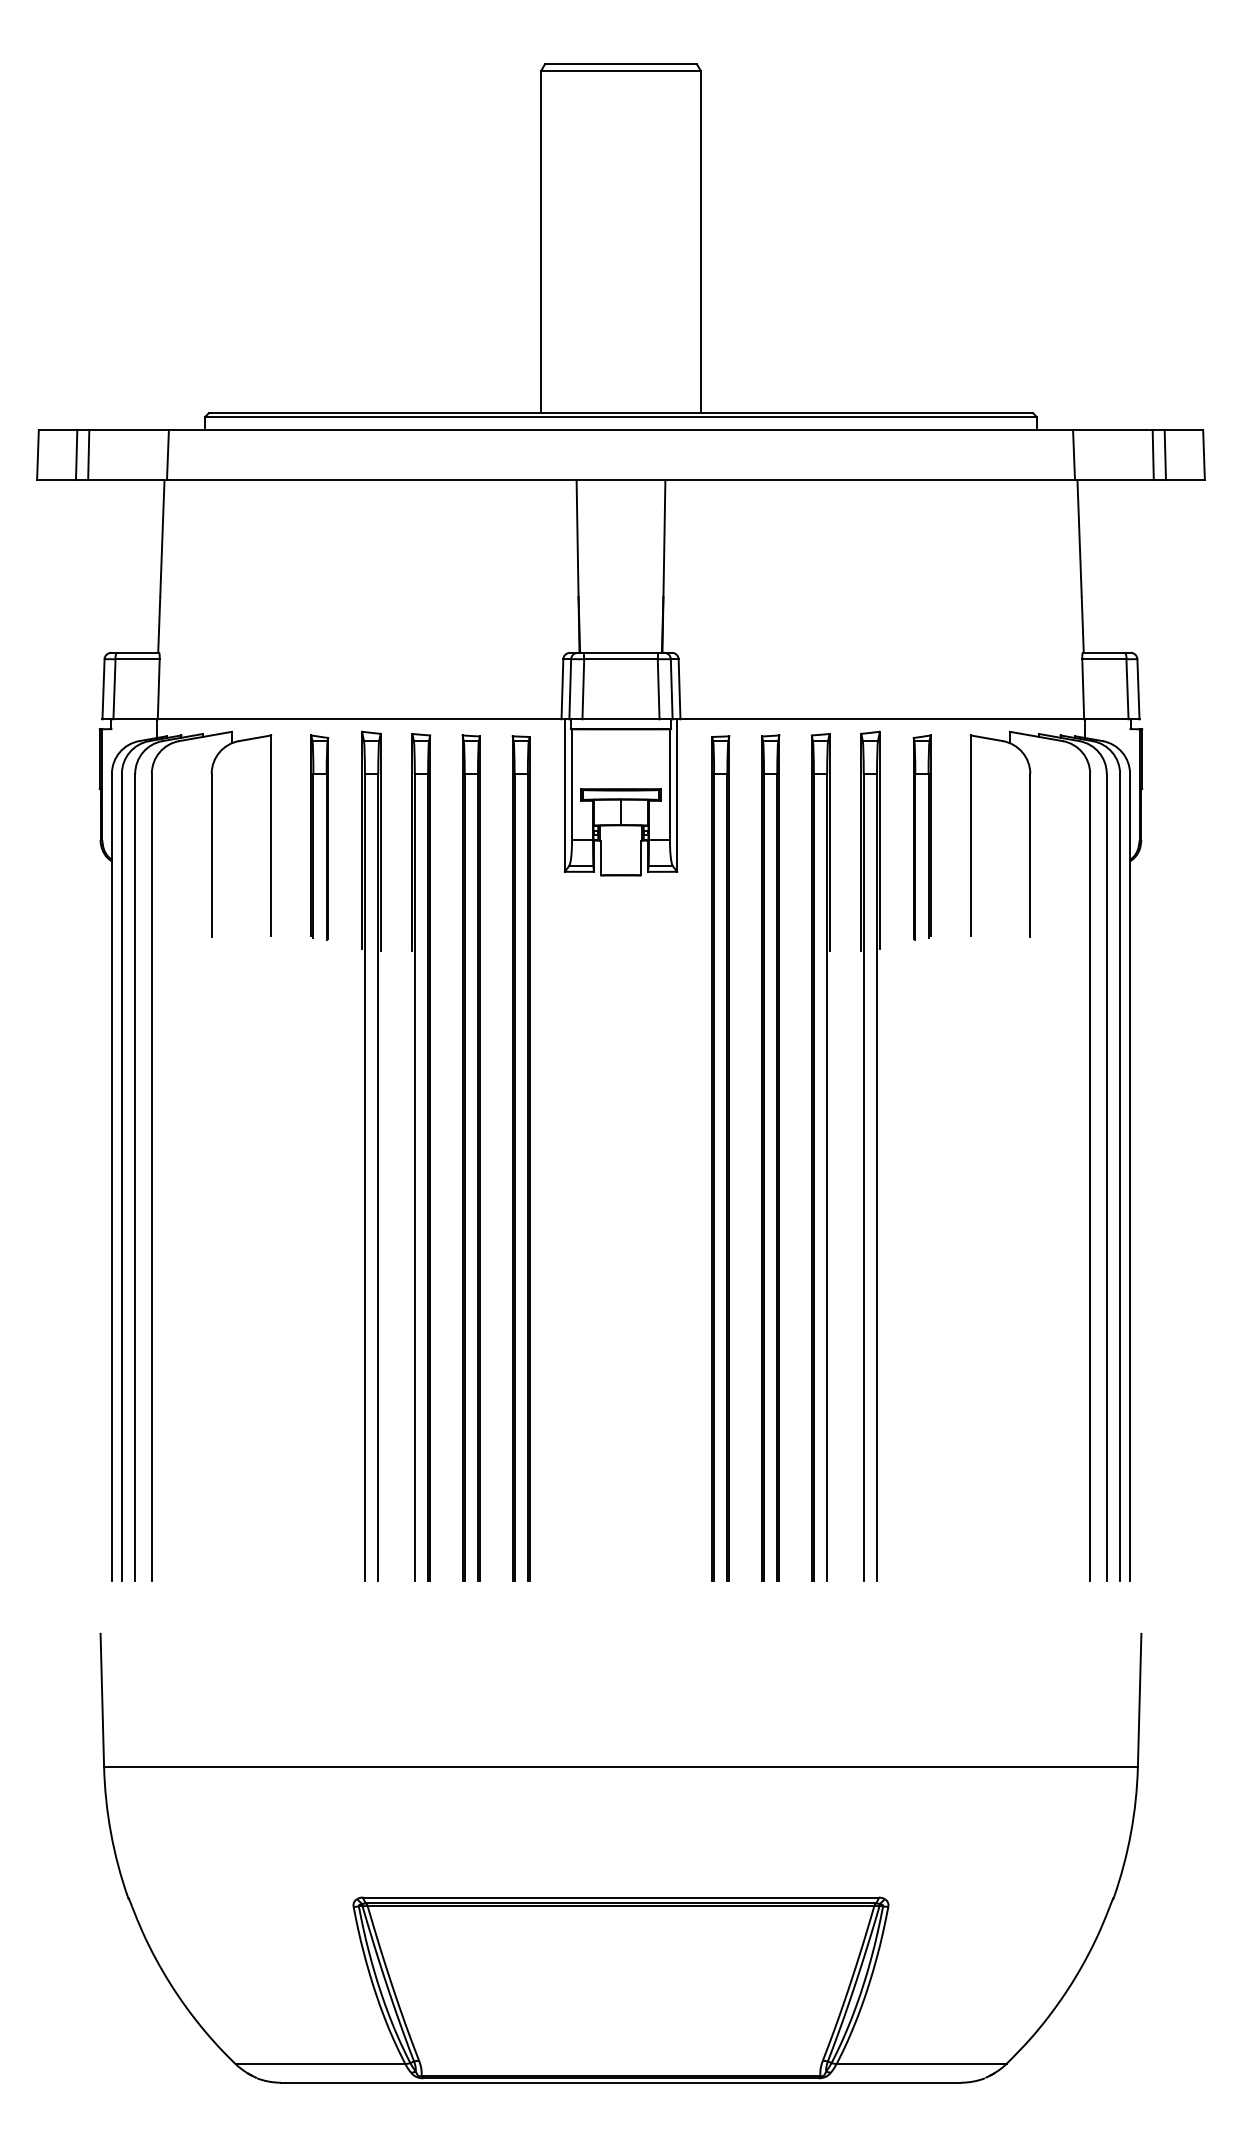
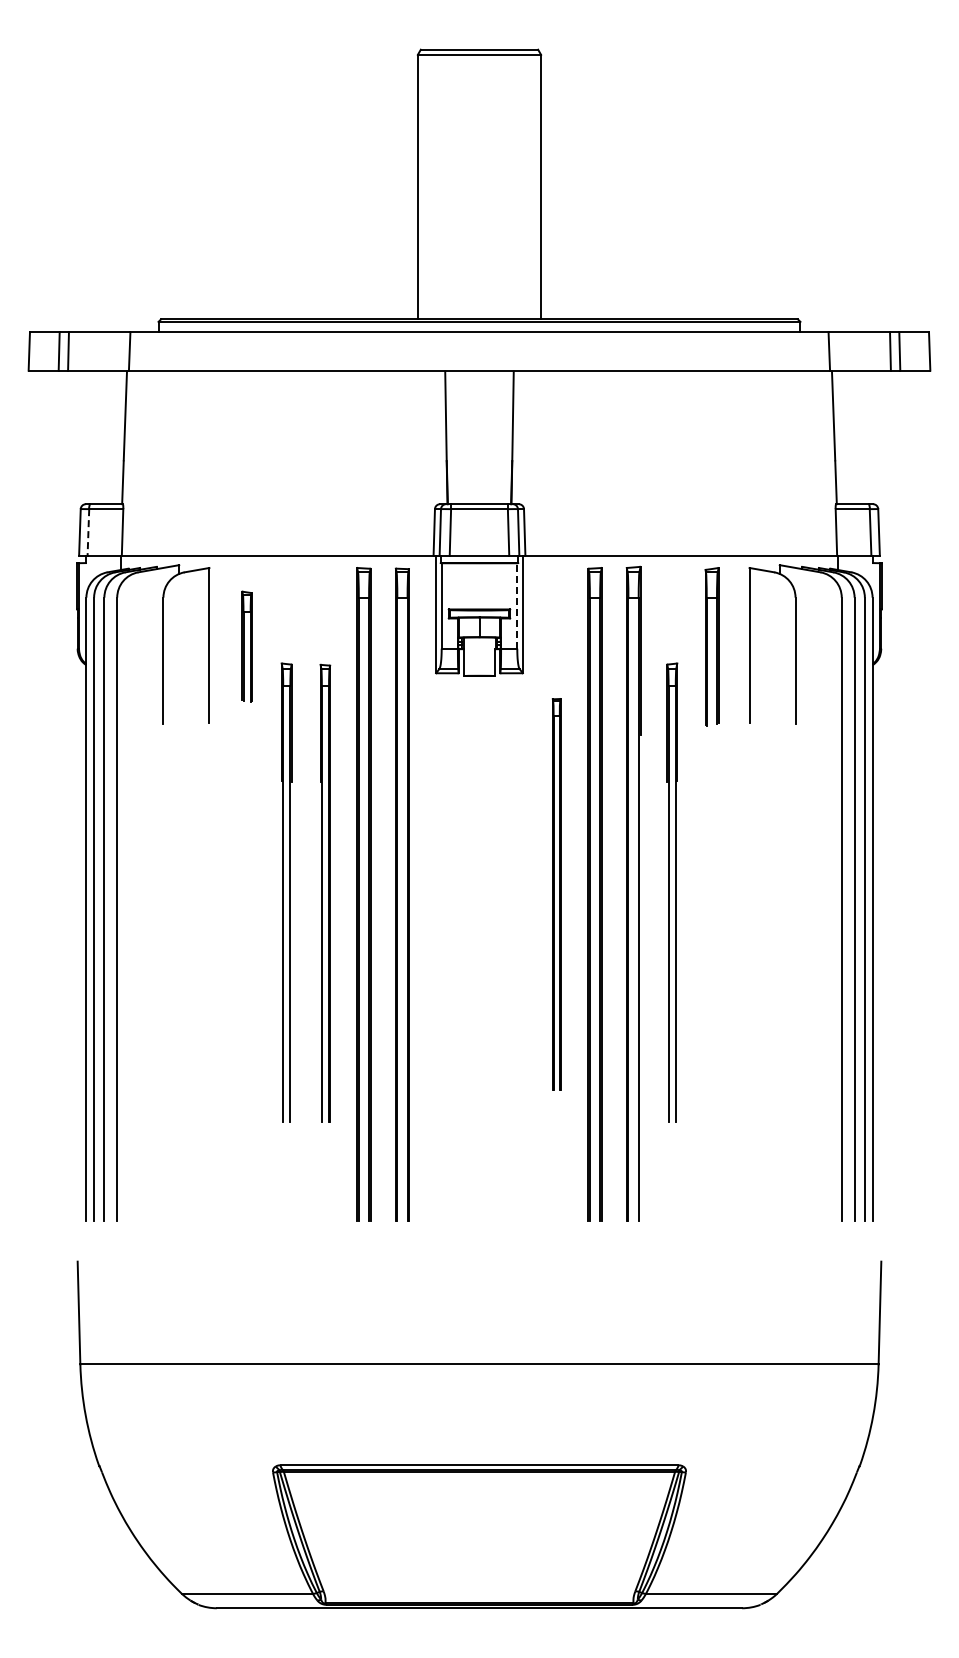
line: (114, 689) -> (88, 532), solid -> dashed
line: (670, 784) -> (517, 605), solid -> dashed
part: (319, 837) -> (246, 646), size x0.7
part: (371, 1155) -> (286, 892), size x0.7
part: (870, 1155) -> (672, 892), size x0.7
part: (421, 1157) -> (325, 893), size x0.7
part: (720, 1158) -> (556, 894), size x0.6

